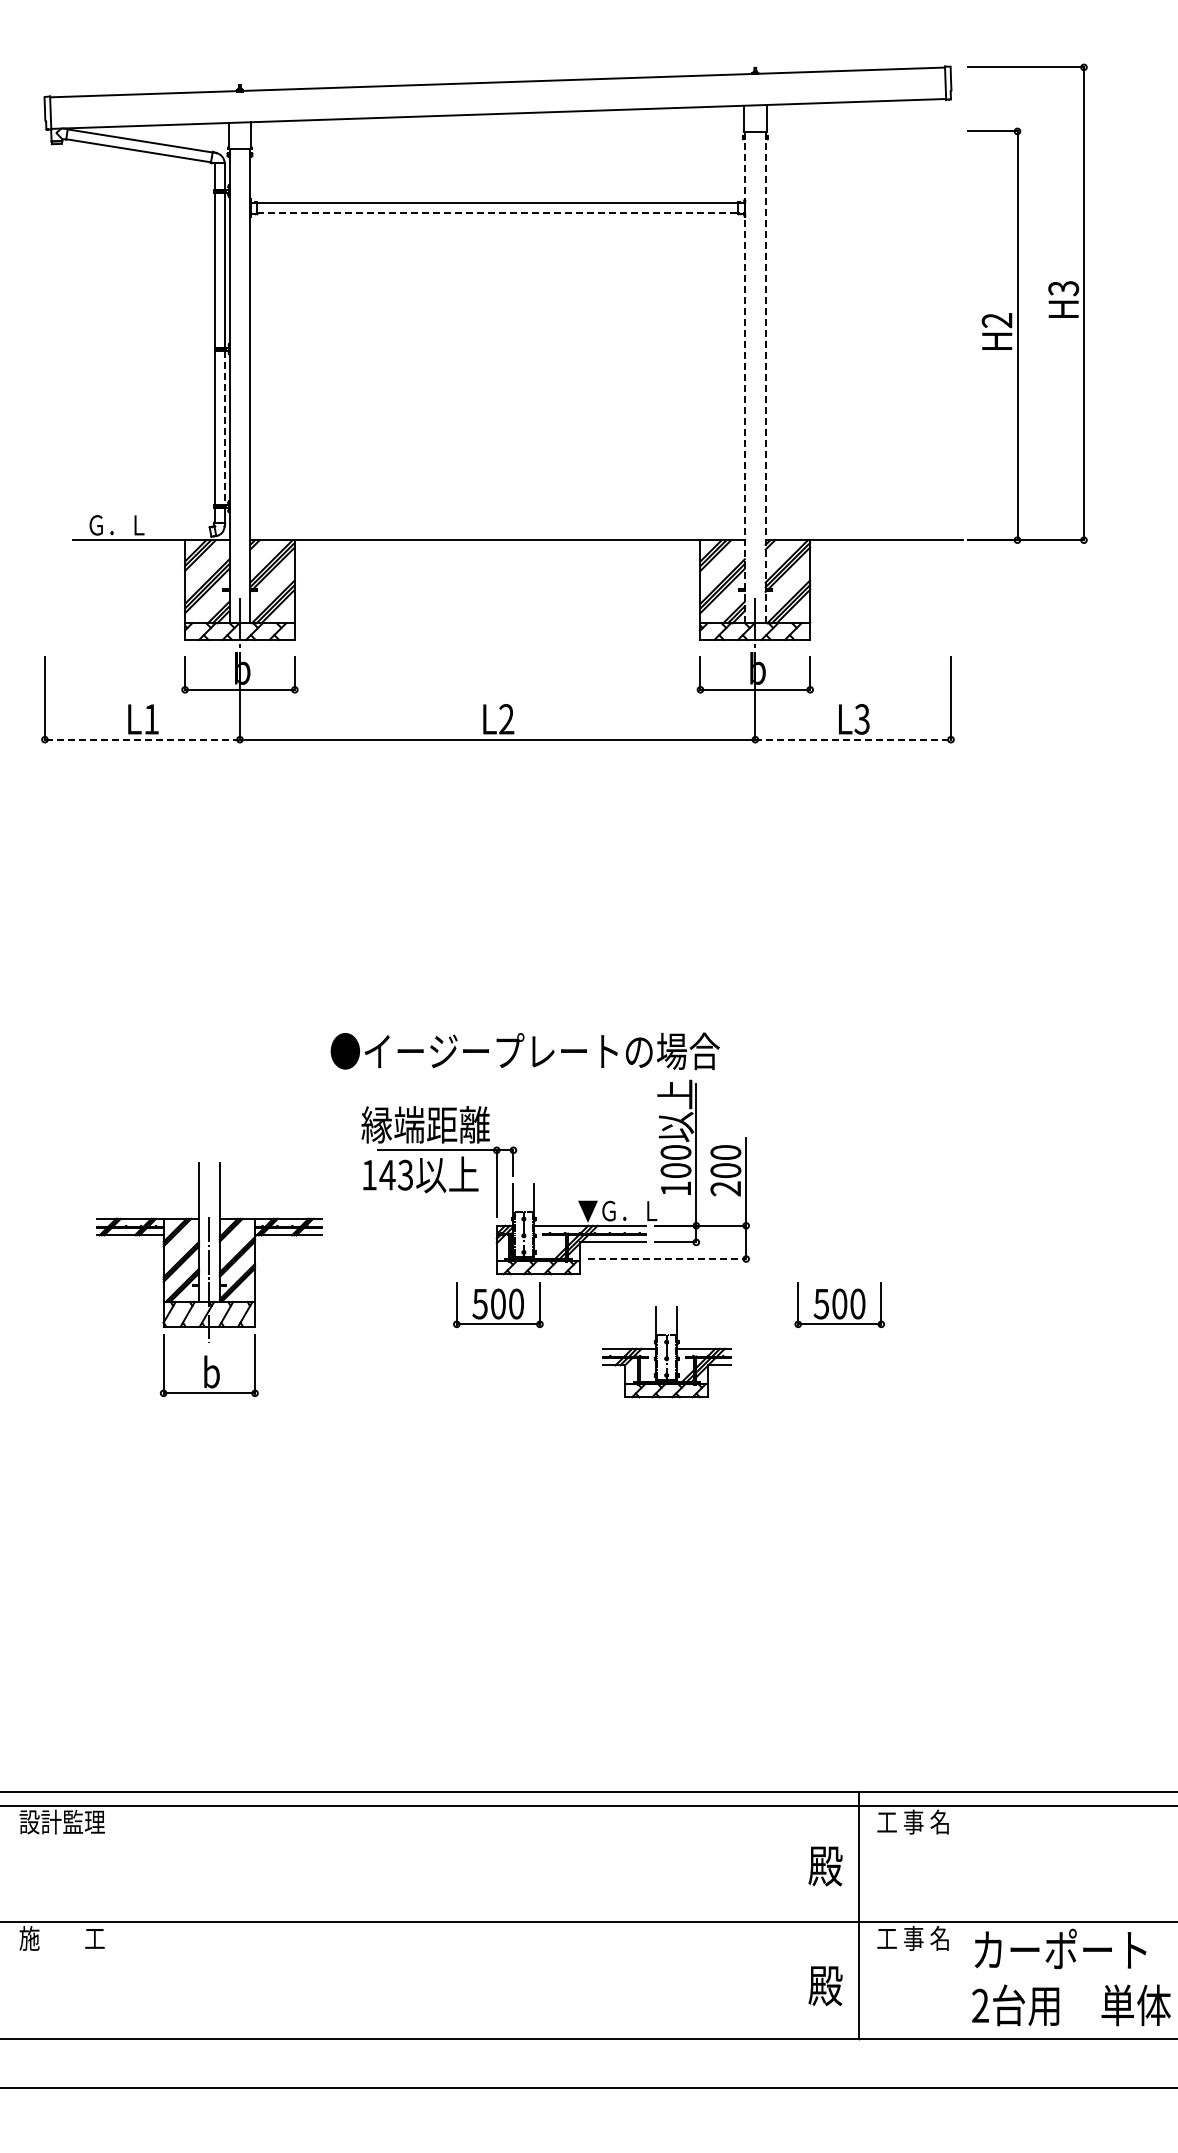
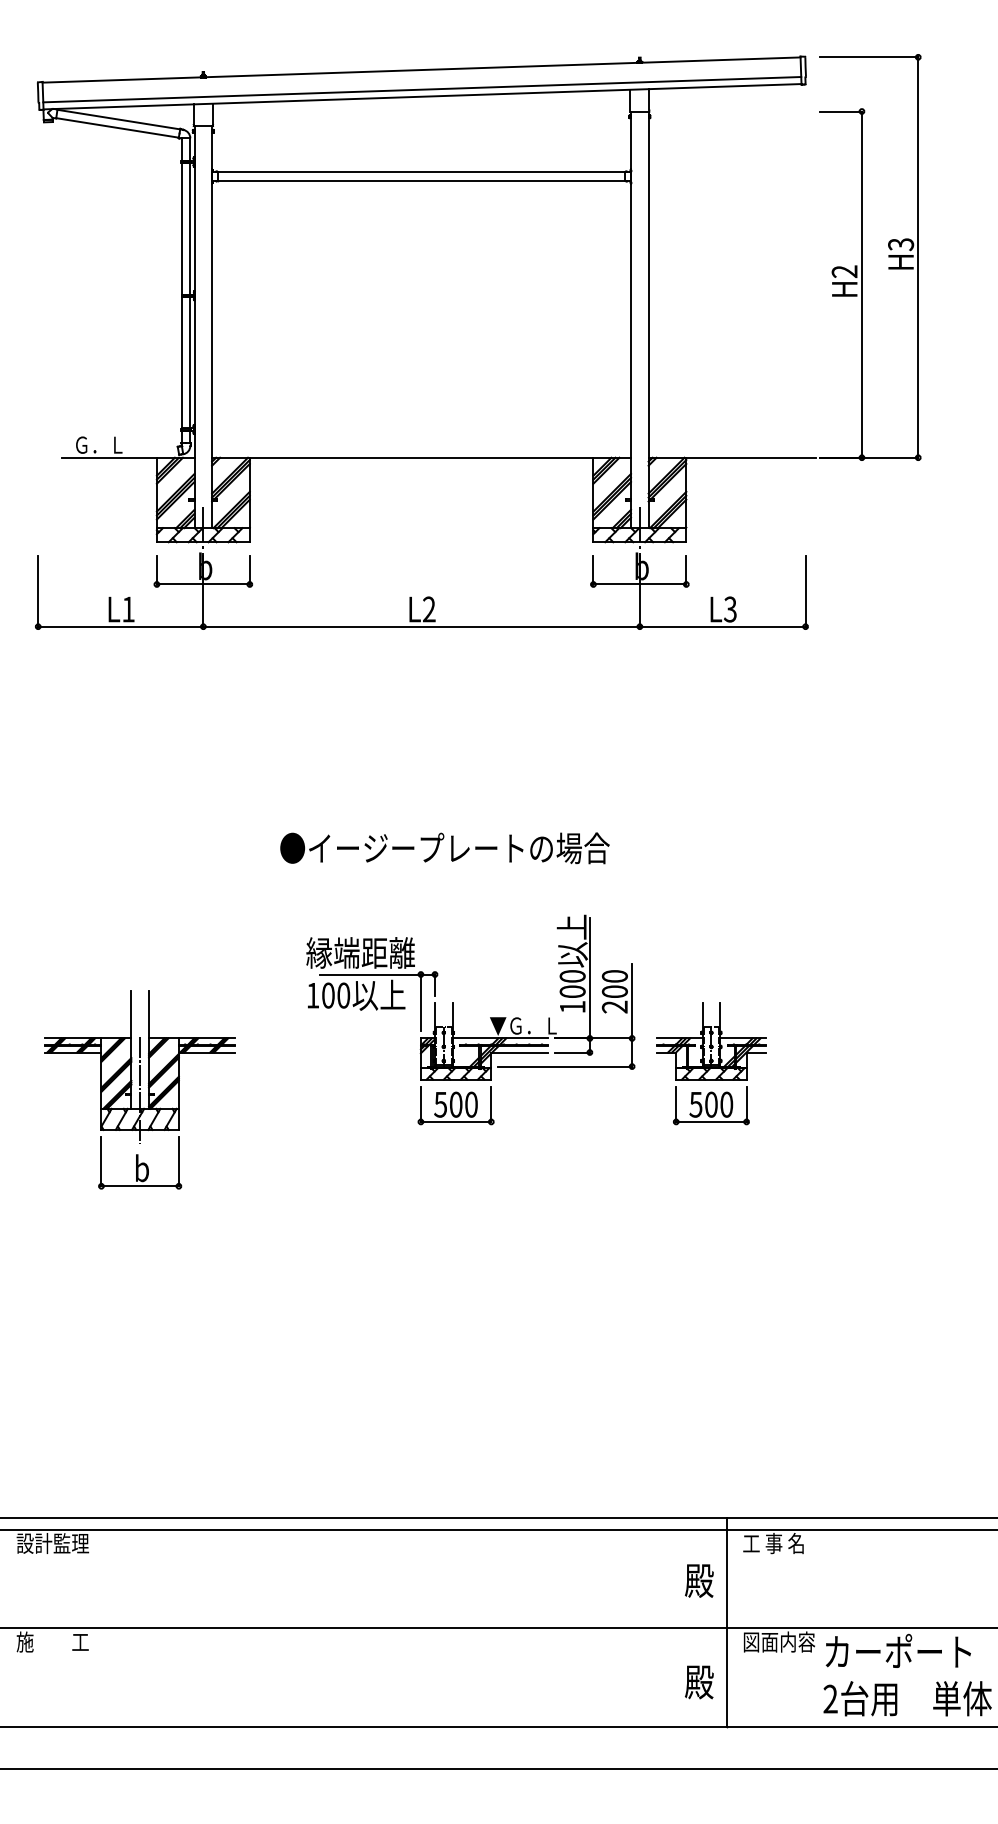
line: (497, 105) -> (421, 89), added
line: (498, 213) -> (422, 181), dashed -> solid
line: (744, 377) -> (630, 319), dashed -> solid
line: (765, 377) -> (648, 319), dashed -> solid
line: (224, 428) -> (190, 363), dashed -> solid
line: (142, 739) -> (120, 626), dashed -> solid
line: (853, 739) -> (723, 626), dashed -> solid
text: (524, 1051) -> (444, 848), moved
text: (396, 1174) -> (335, 995), 143 -> 100
line: (667, 1259) -> (565, 1067), dashed -> solid
part: (209, 1279) -> (140, 1089), moved
part: (498, 1305) -> (456, 1105), moved
part: (666, 1352) -> (711, 1041), moved
text: (919, 1938) -> (778, 1642), 工 事 名 -> 図面内容

